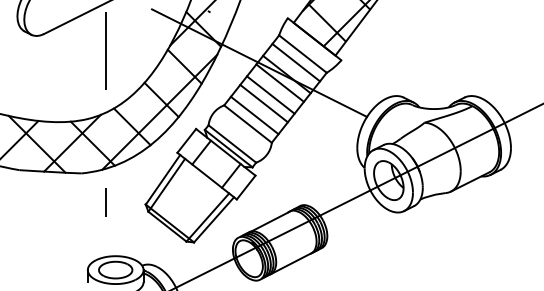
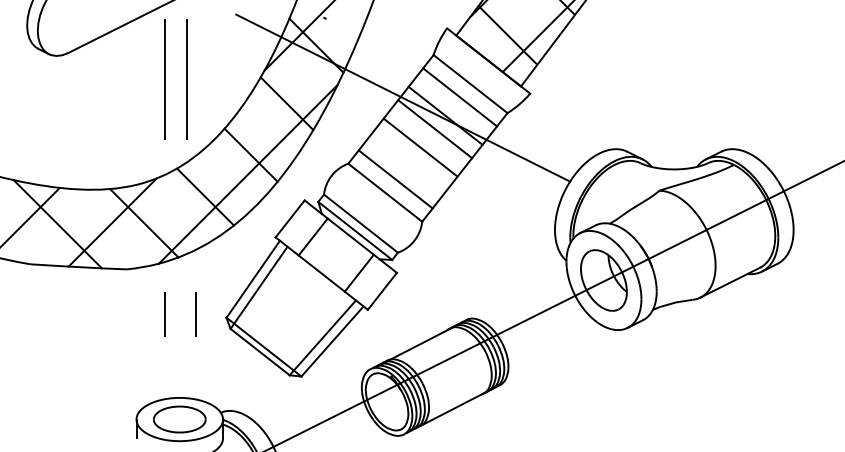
line: (119, 50) -> (185, 78), added
line: (263, 103) -> (409, 160), removed
line: (125, 202) -> (194, 314), added

